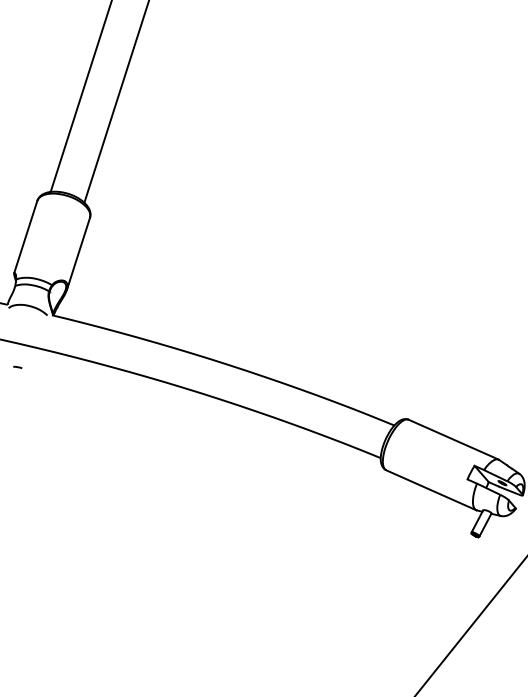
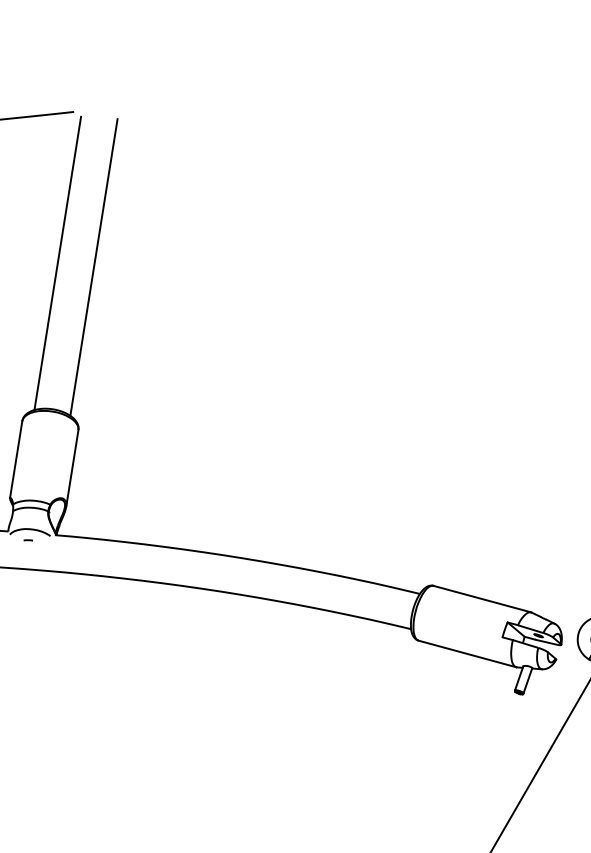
arc: (16, 367) -> (27, 540), moved

